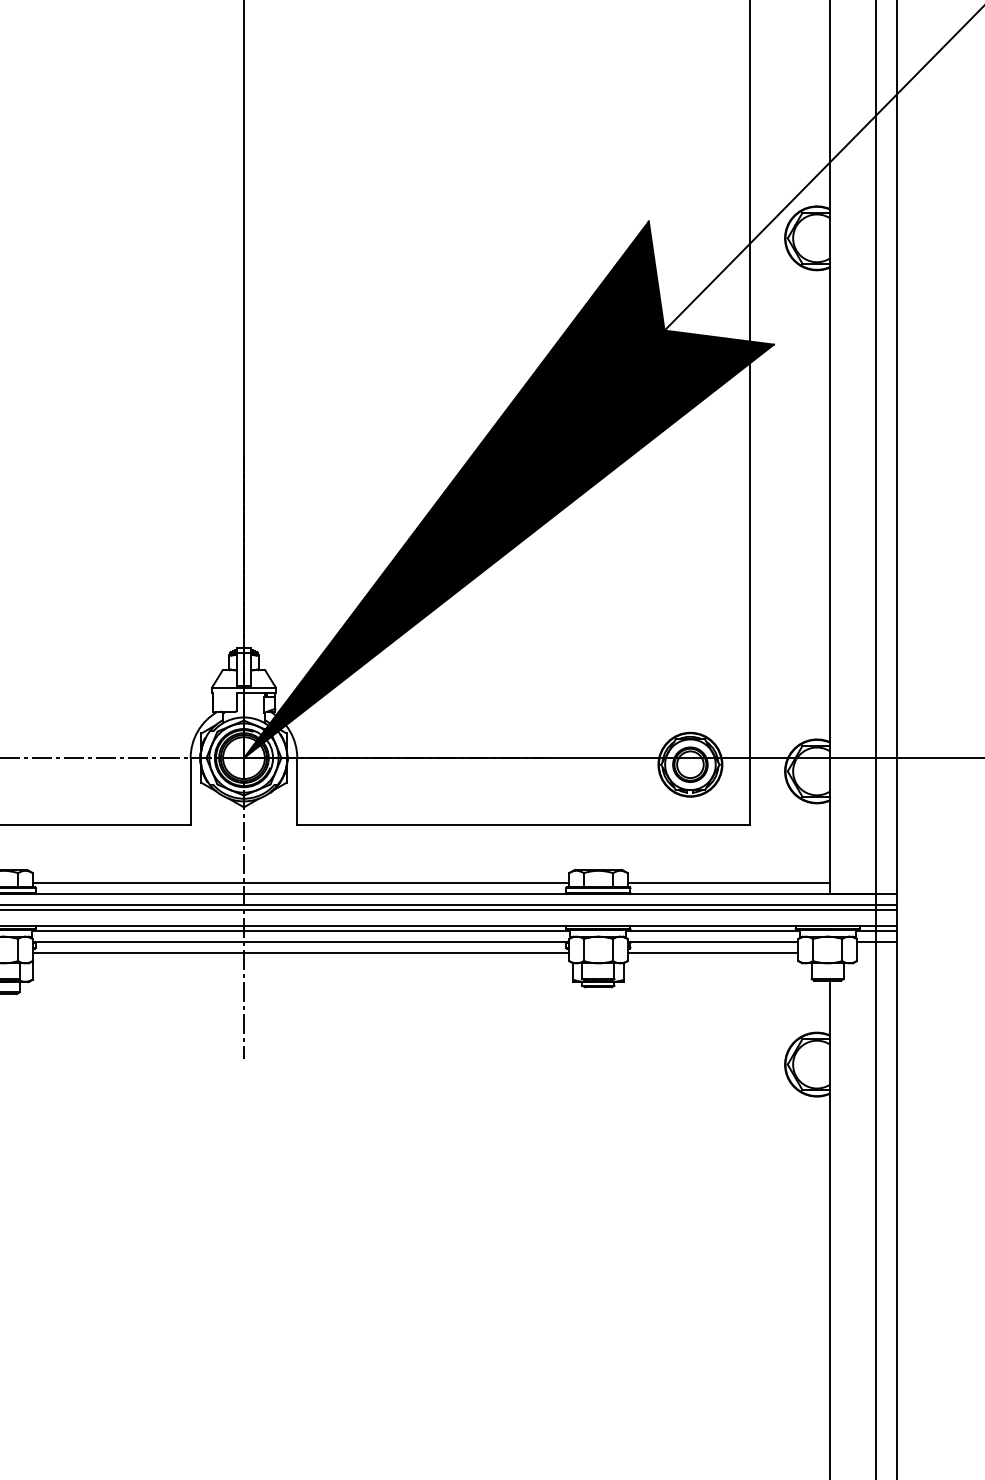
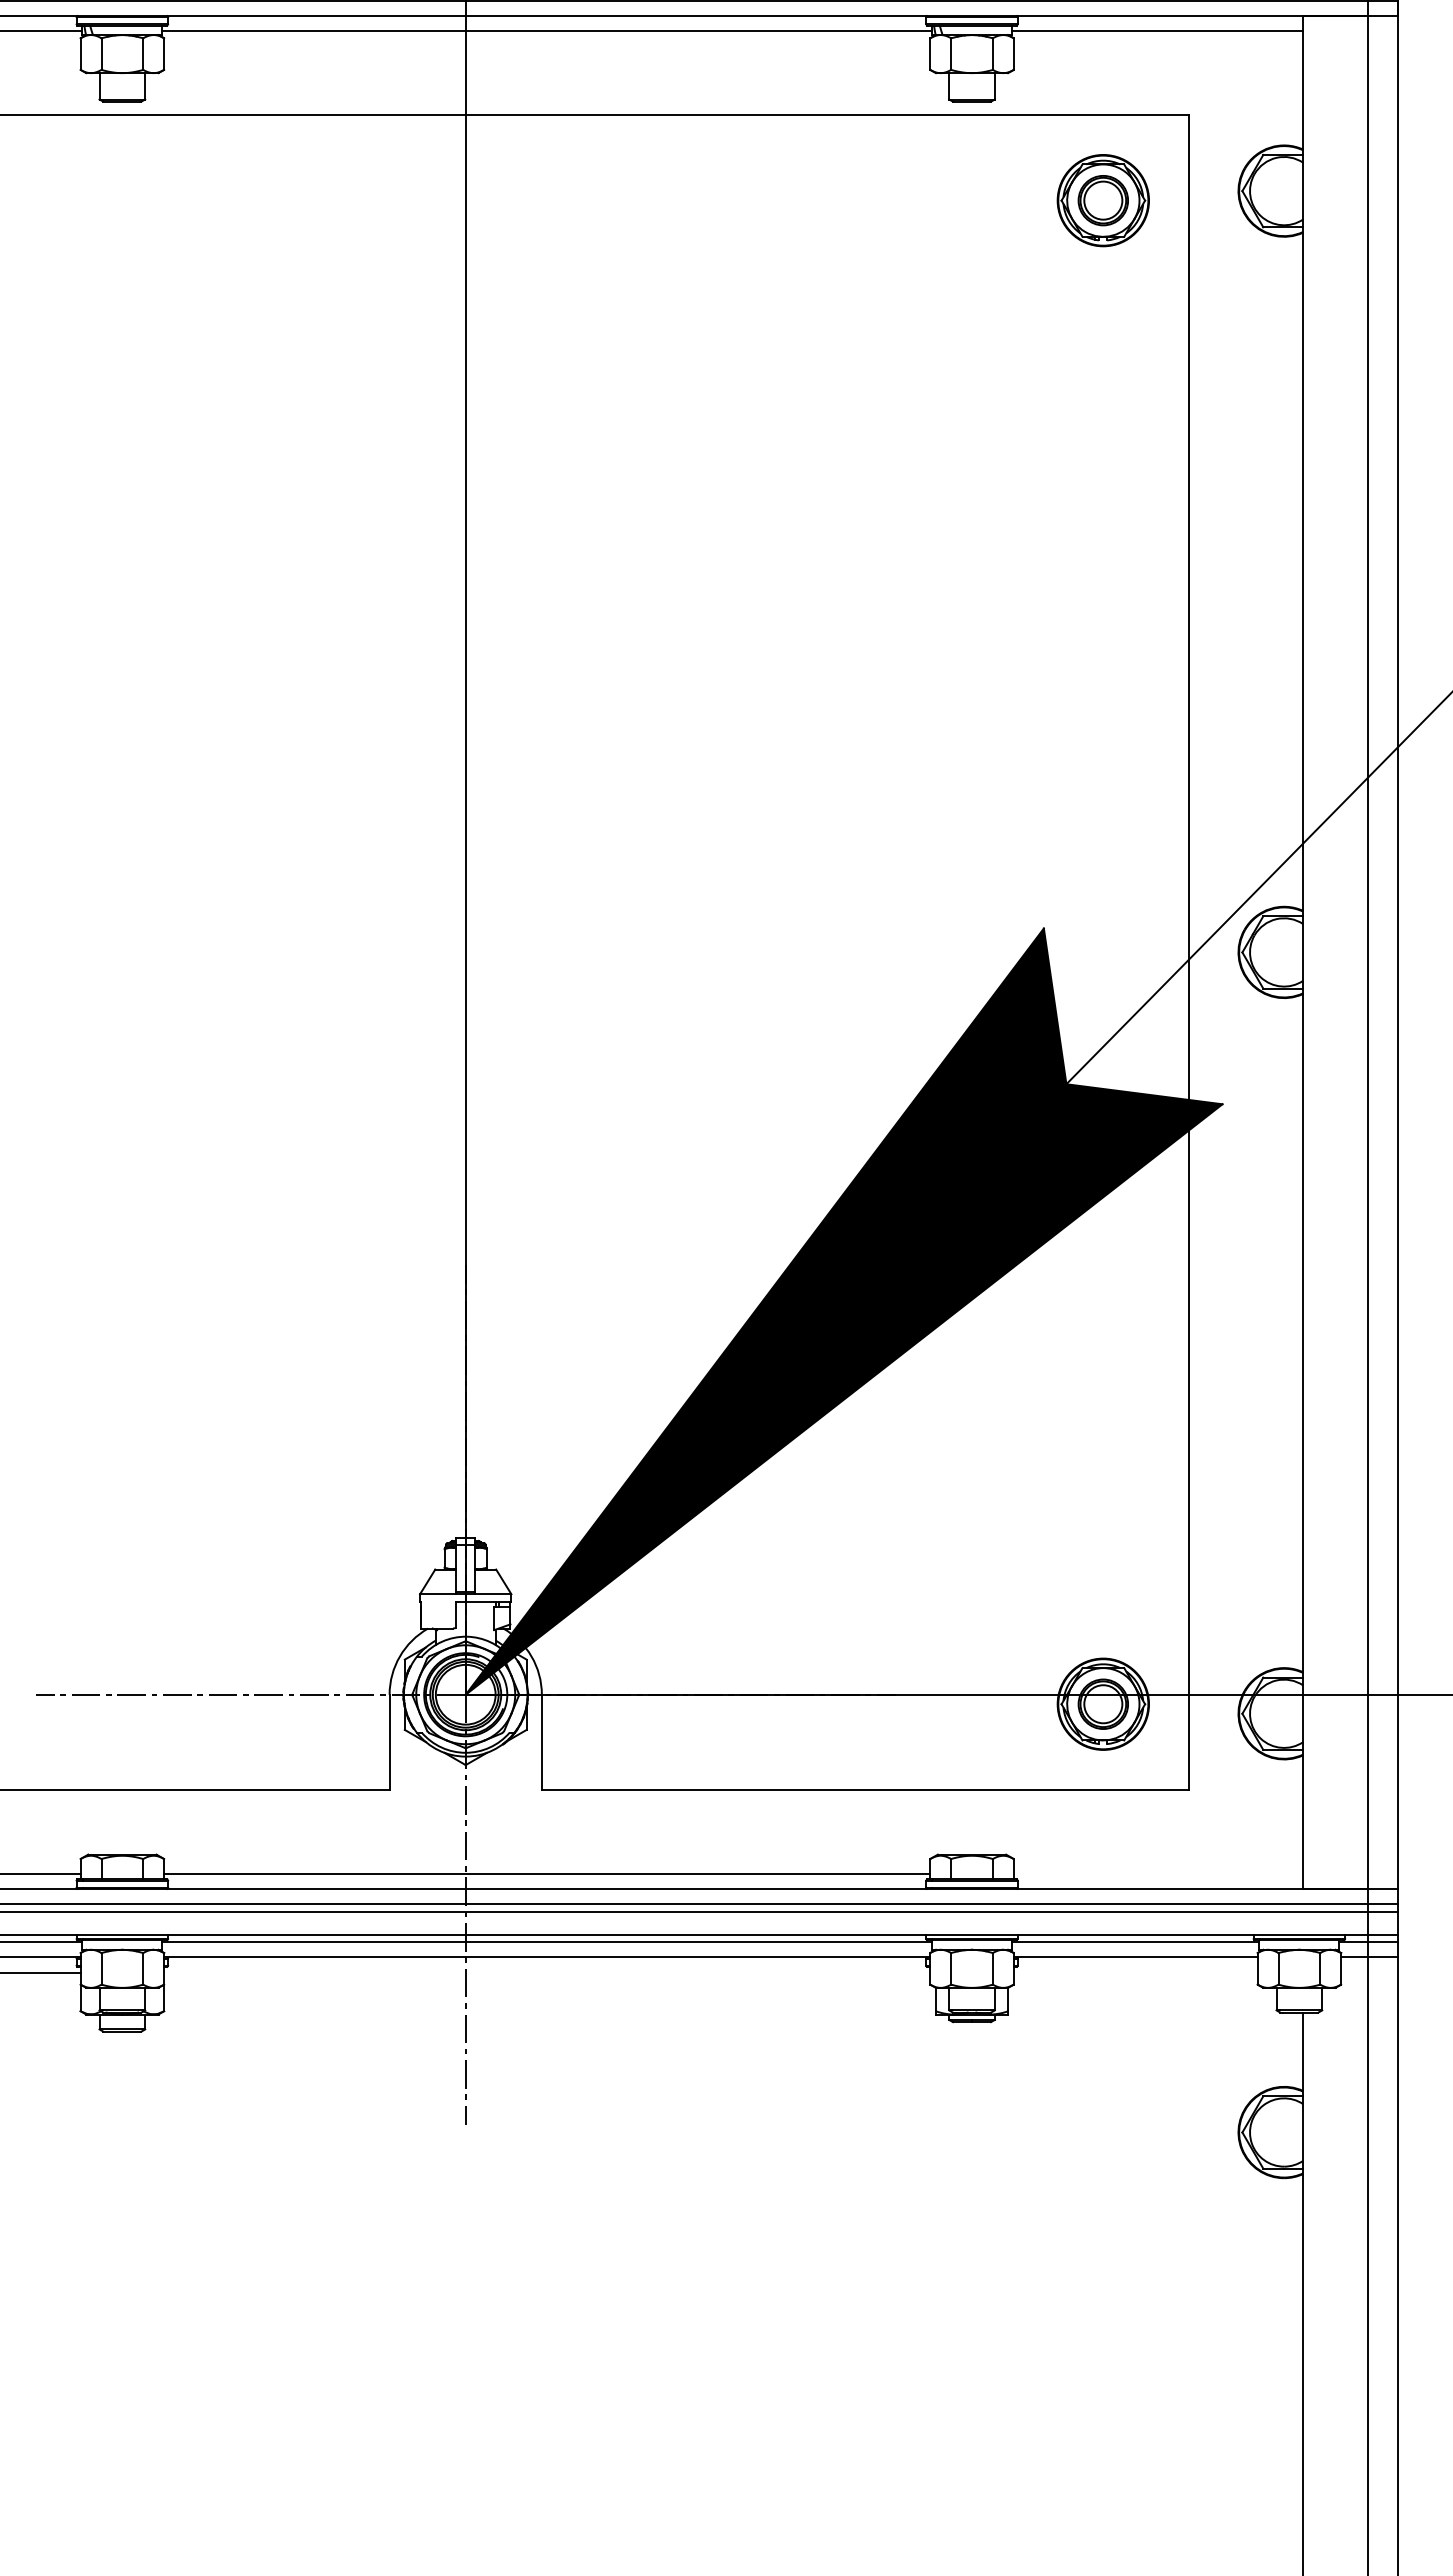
line: (729, 883) -> (1158, 1873), removed
line: (301, 952) -> (547, 1972), removed
line: (712, 952) -> (1135, 1972), removed

